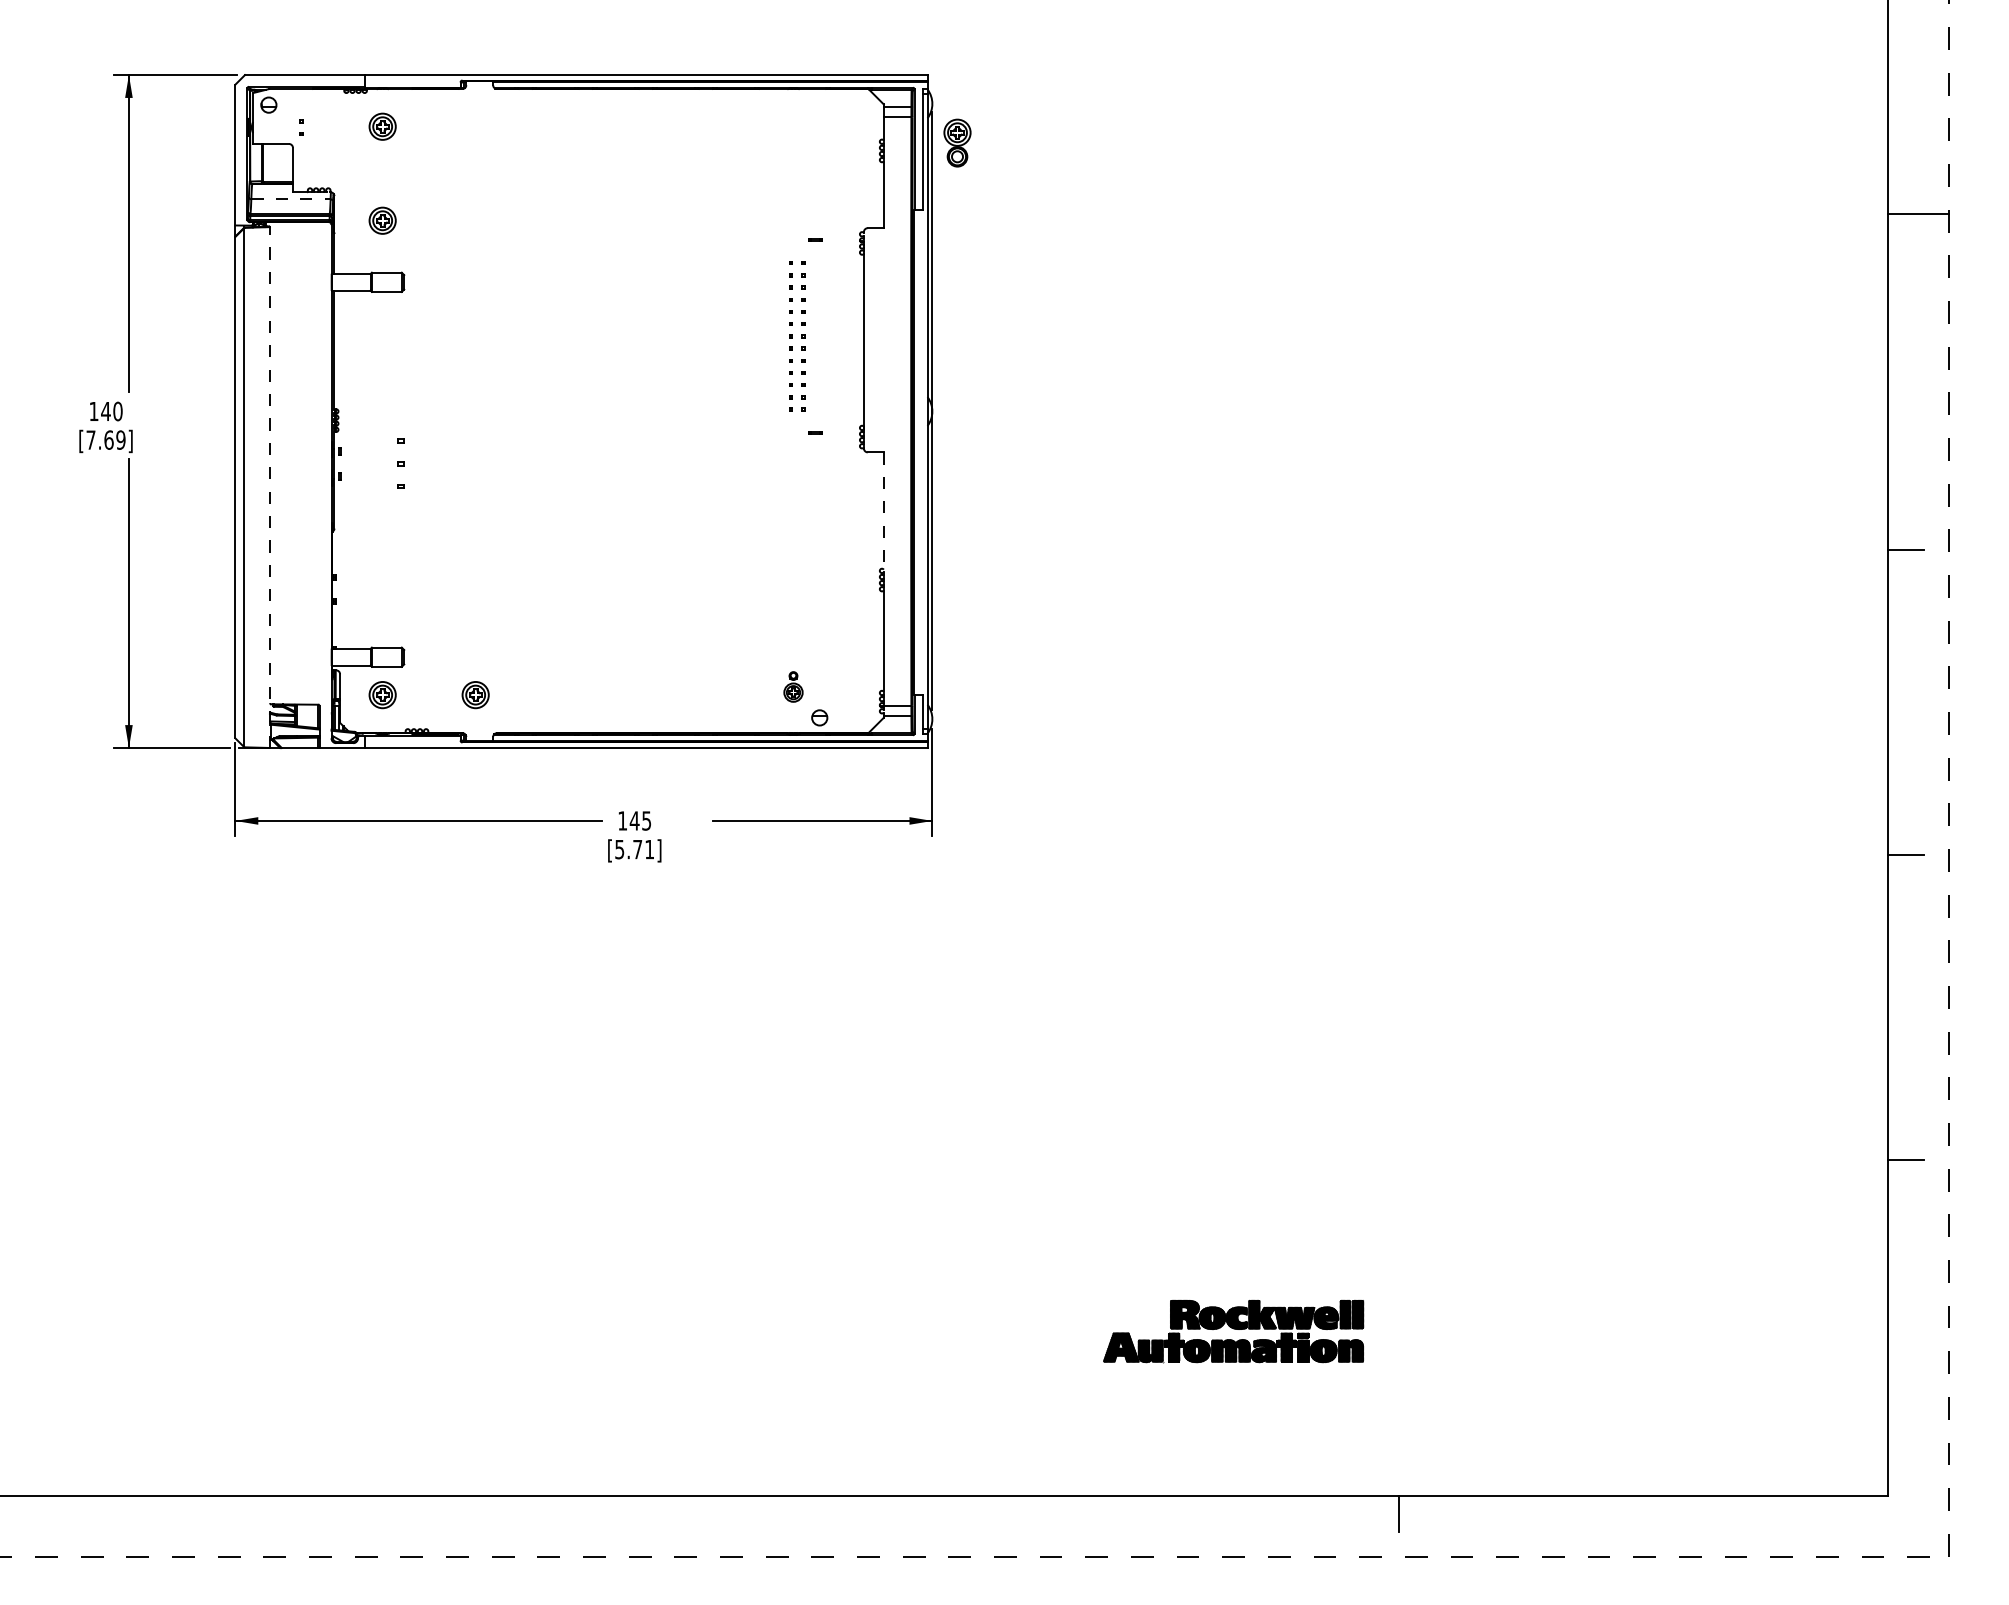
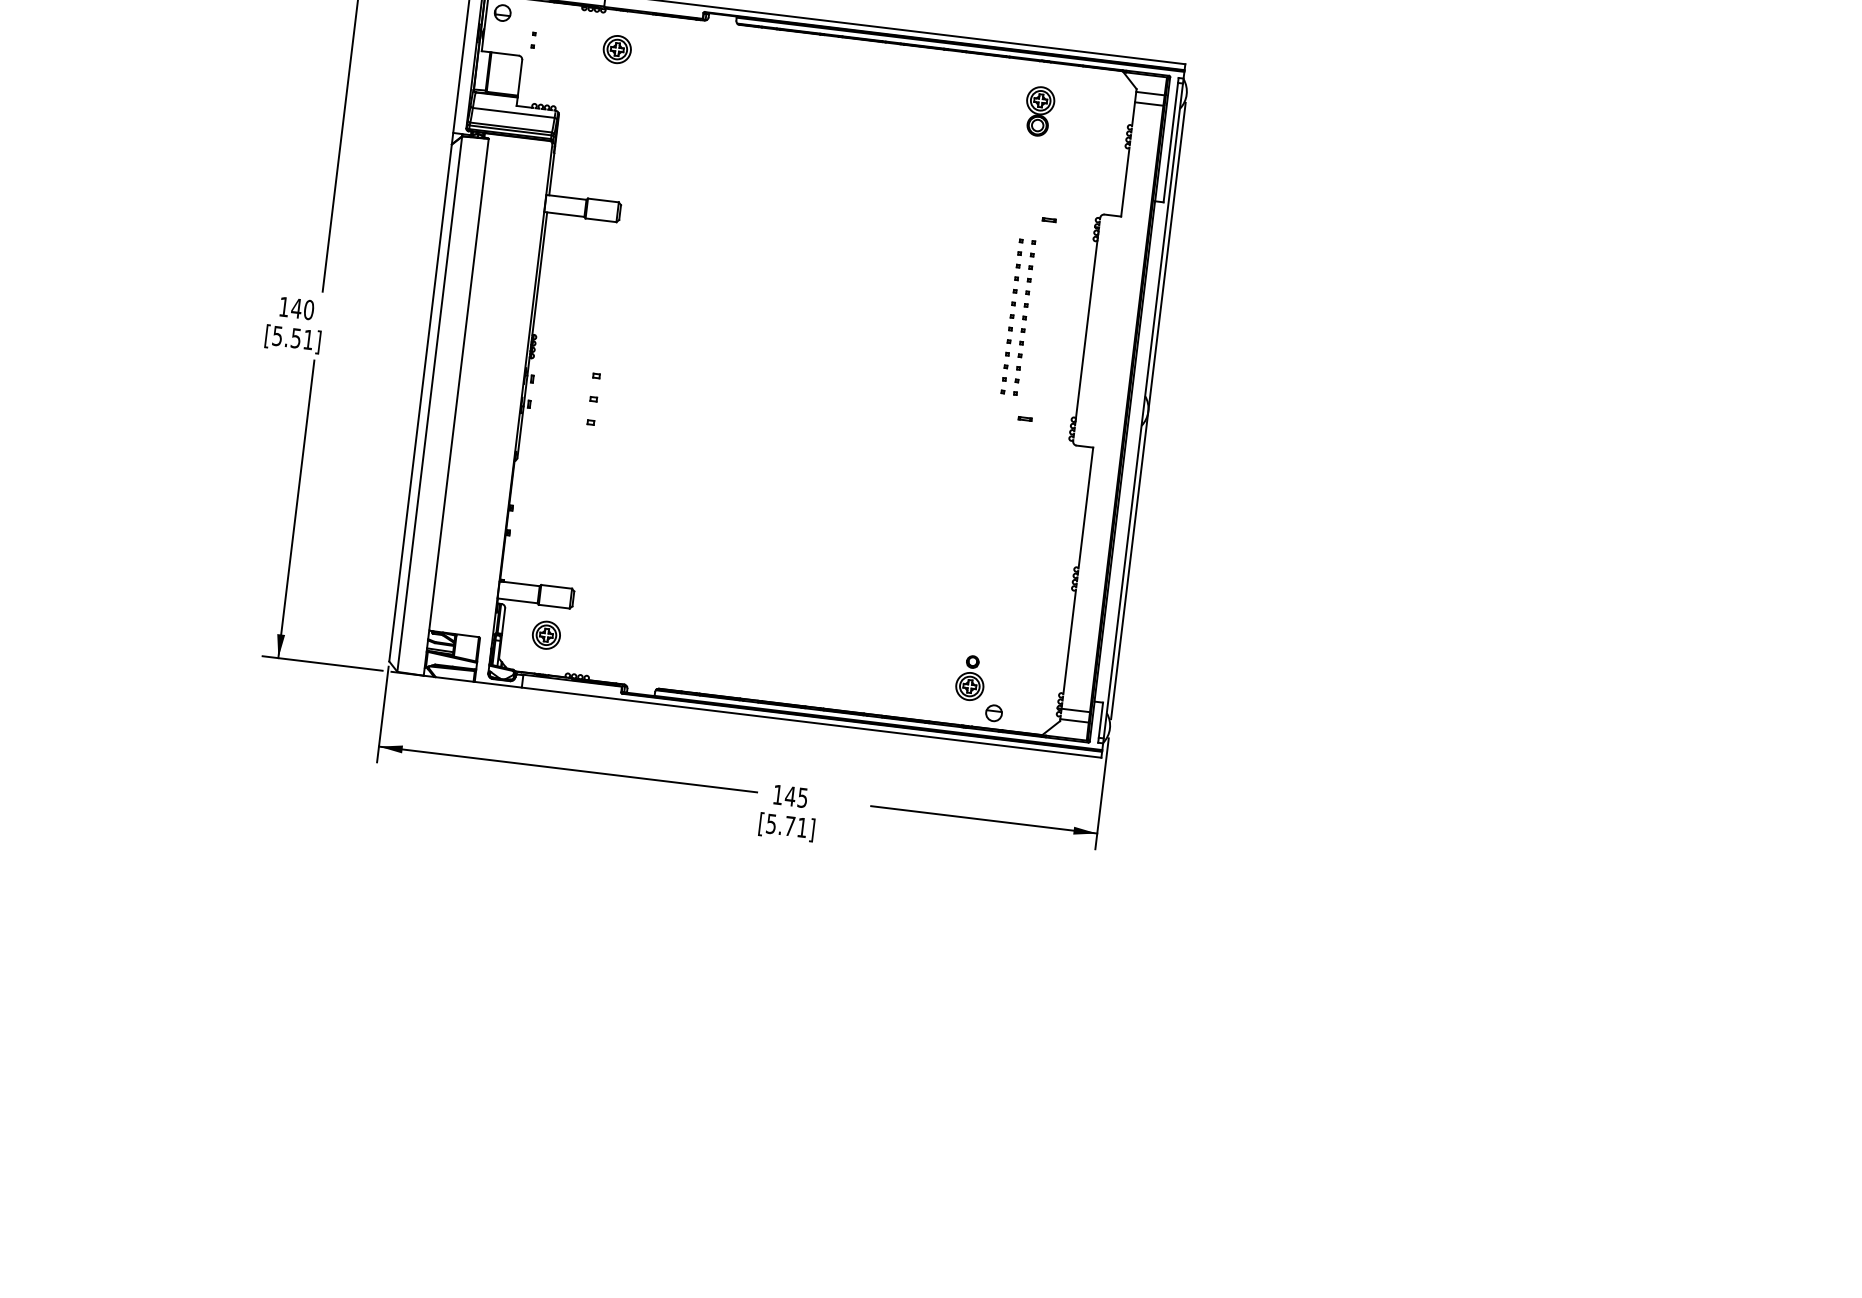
part: (957, 142) -> (1039, 110), moved
line: (290, 199) -> (513, 113), dashed -> solid
part: (382, 220) -> (605, 146), removed
text: (105, 439) -> (292, 337), [7.69] -> [5.51]
line: (270, 487) -> (456, 407), dashed -> solid
line: (883, 511) -> (1085, 508), dashed -> solid
part: (793, 686) -> (970, 677), size x1.43
part: (475, 695) -> (642, 647), removed

